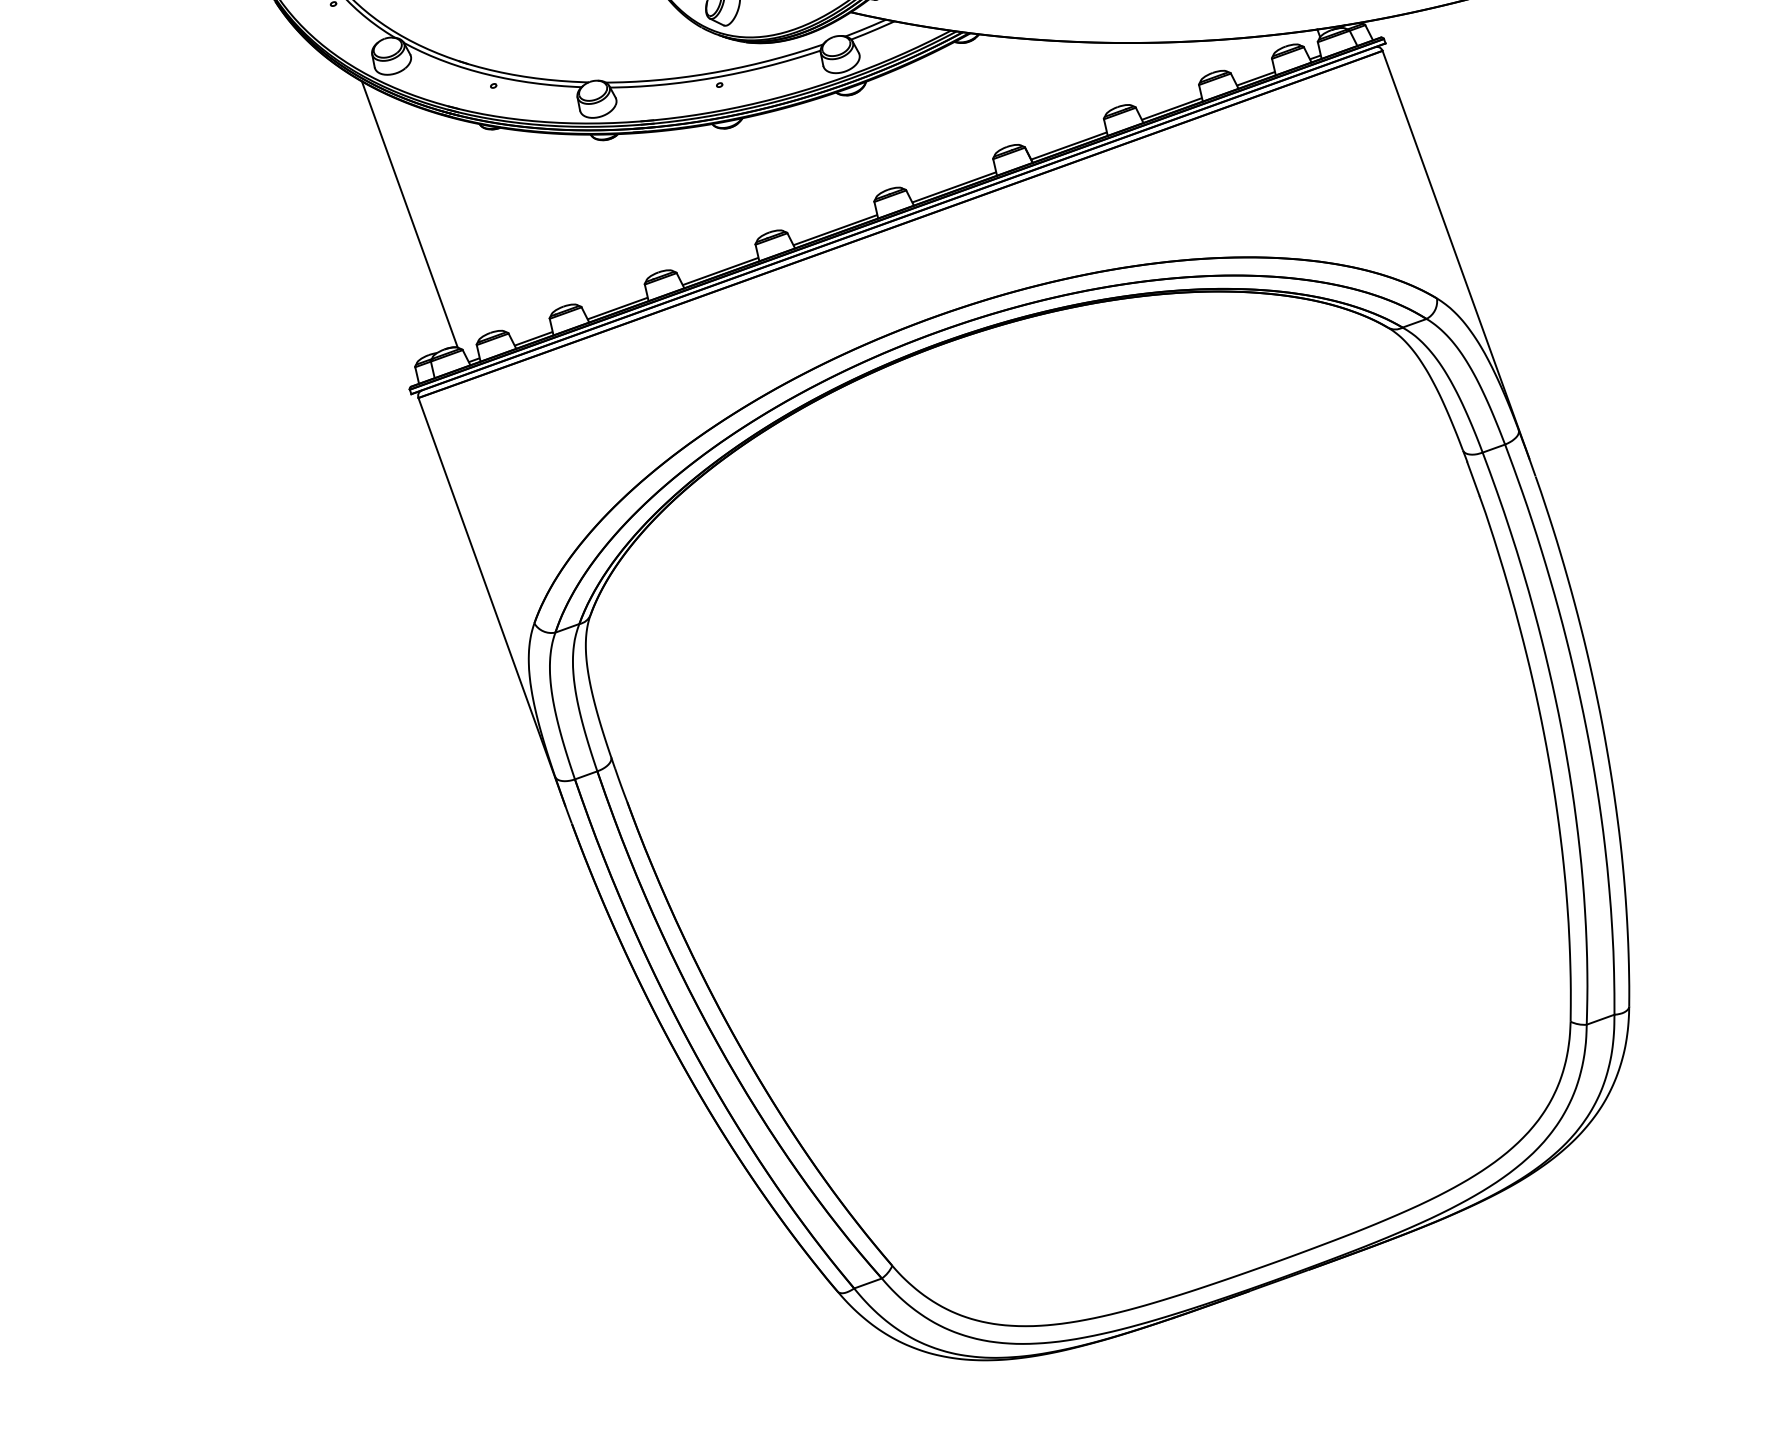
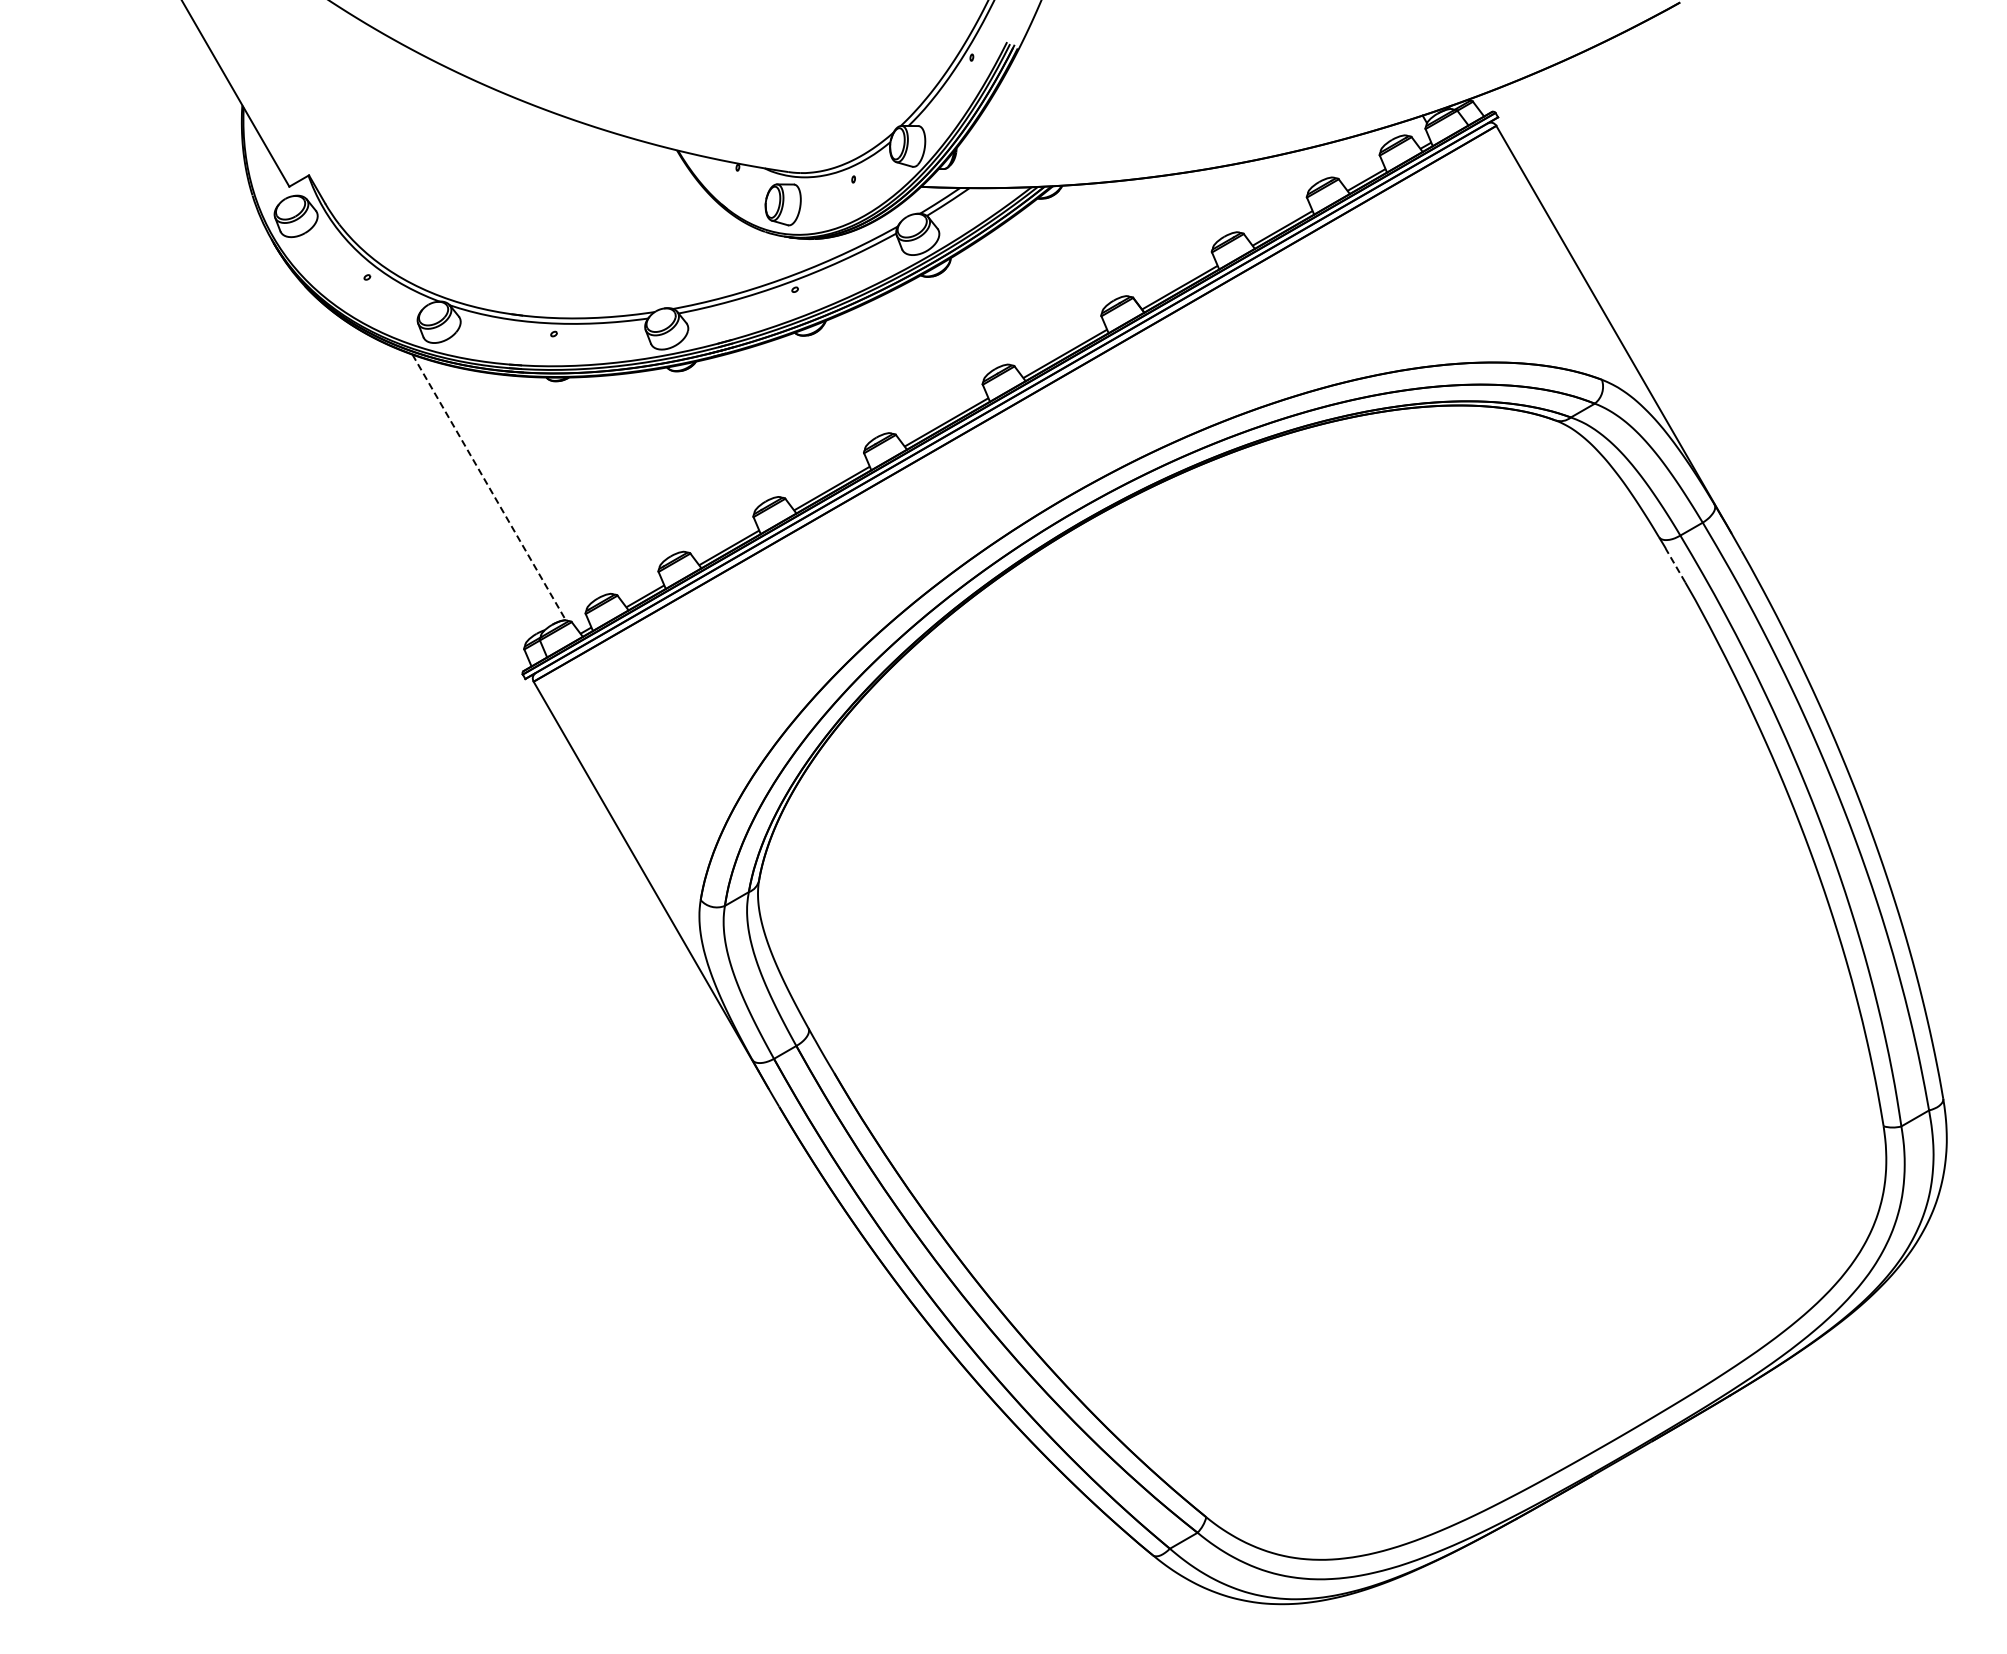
line: (410, 214) -> (489, 487), solid -> dashed
line: (1473, 478) -> (1675, 565), solid -> dashed

